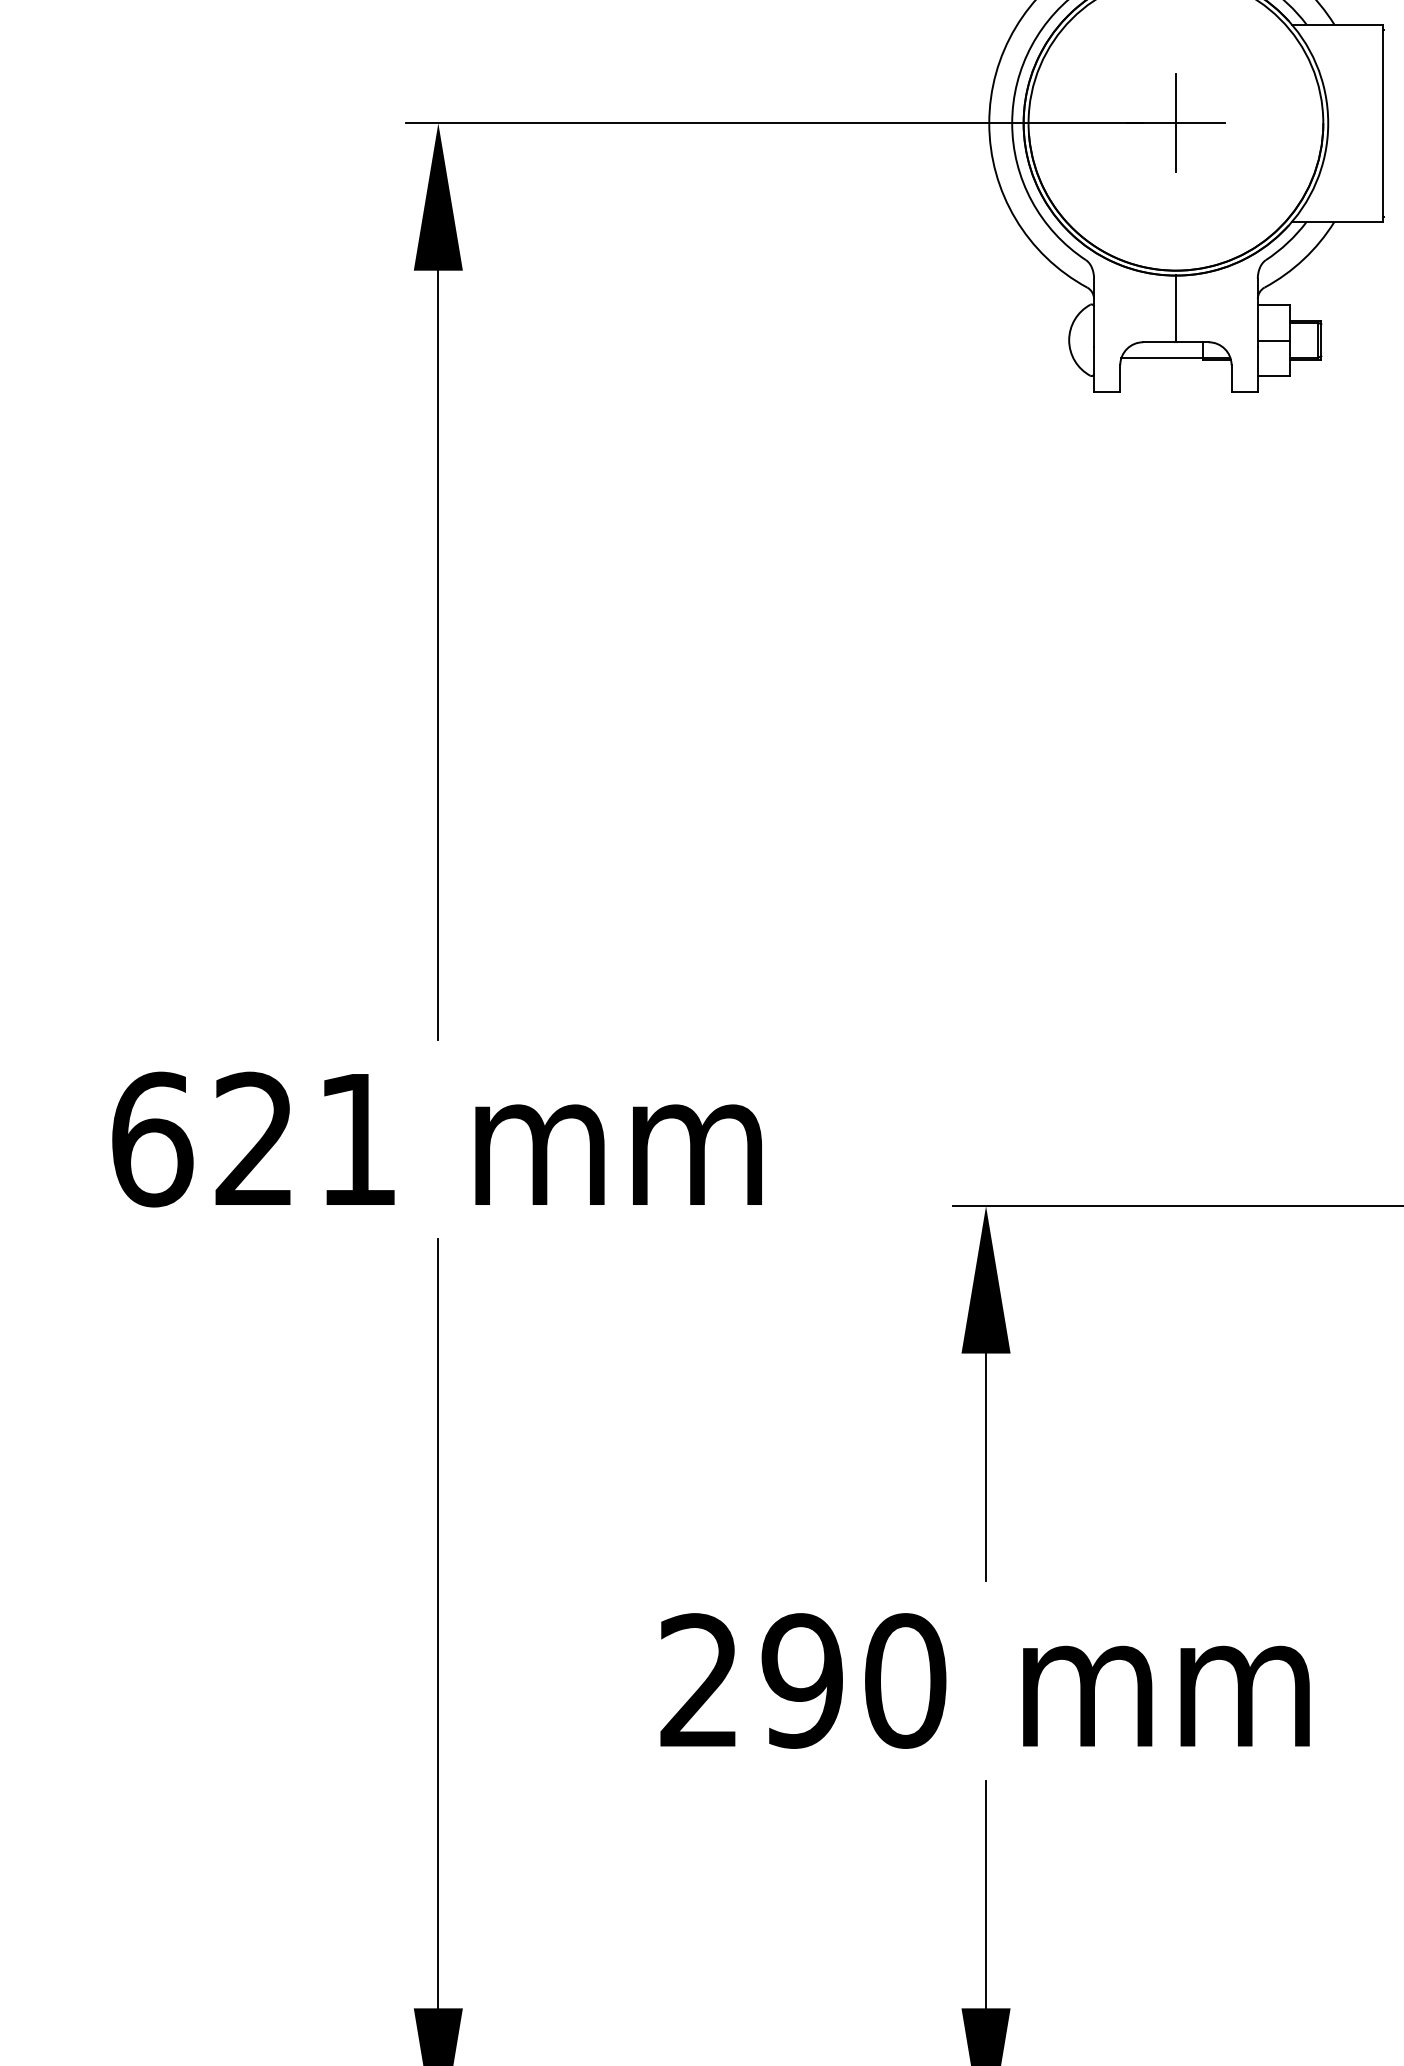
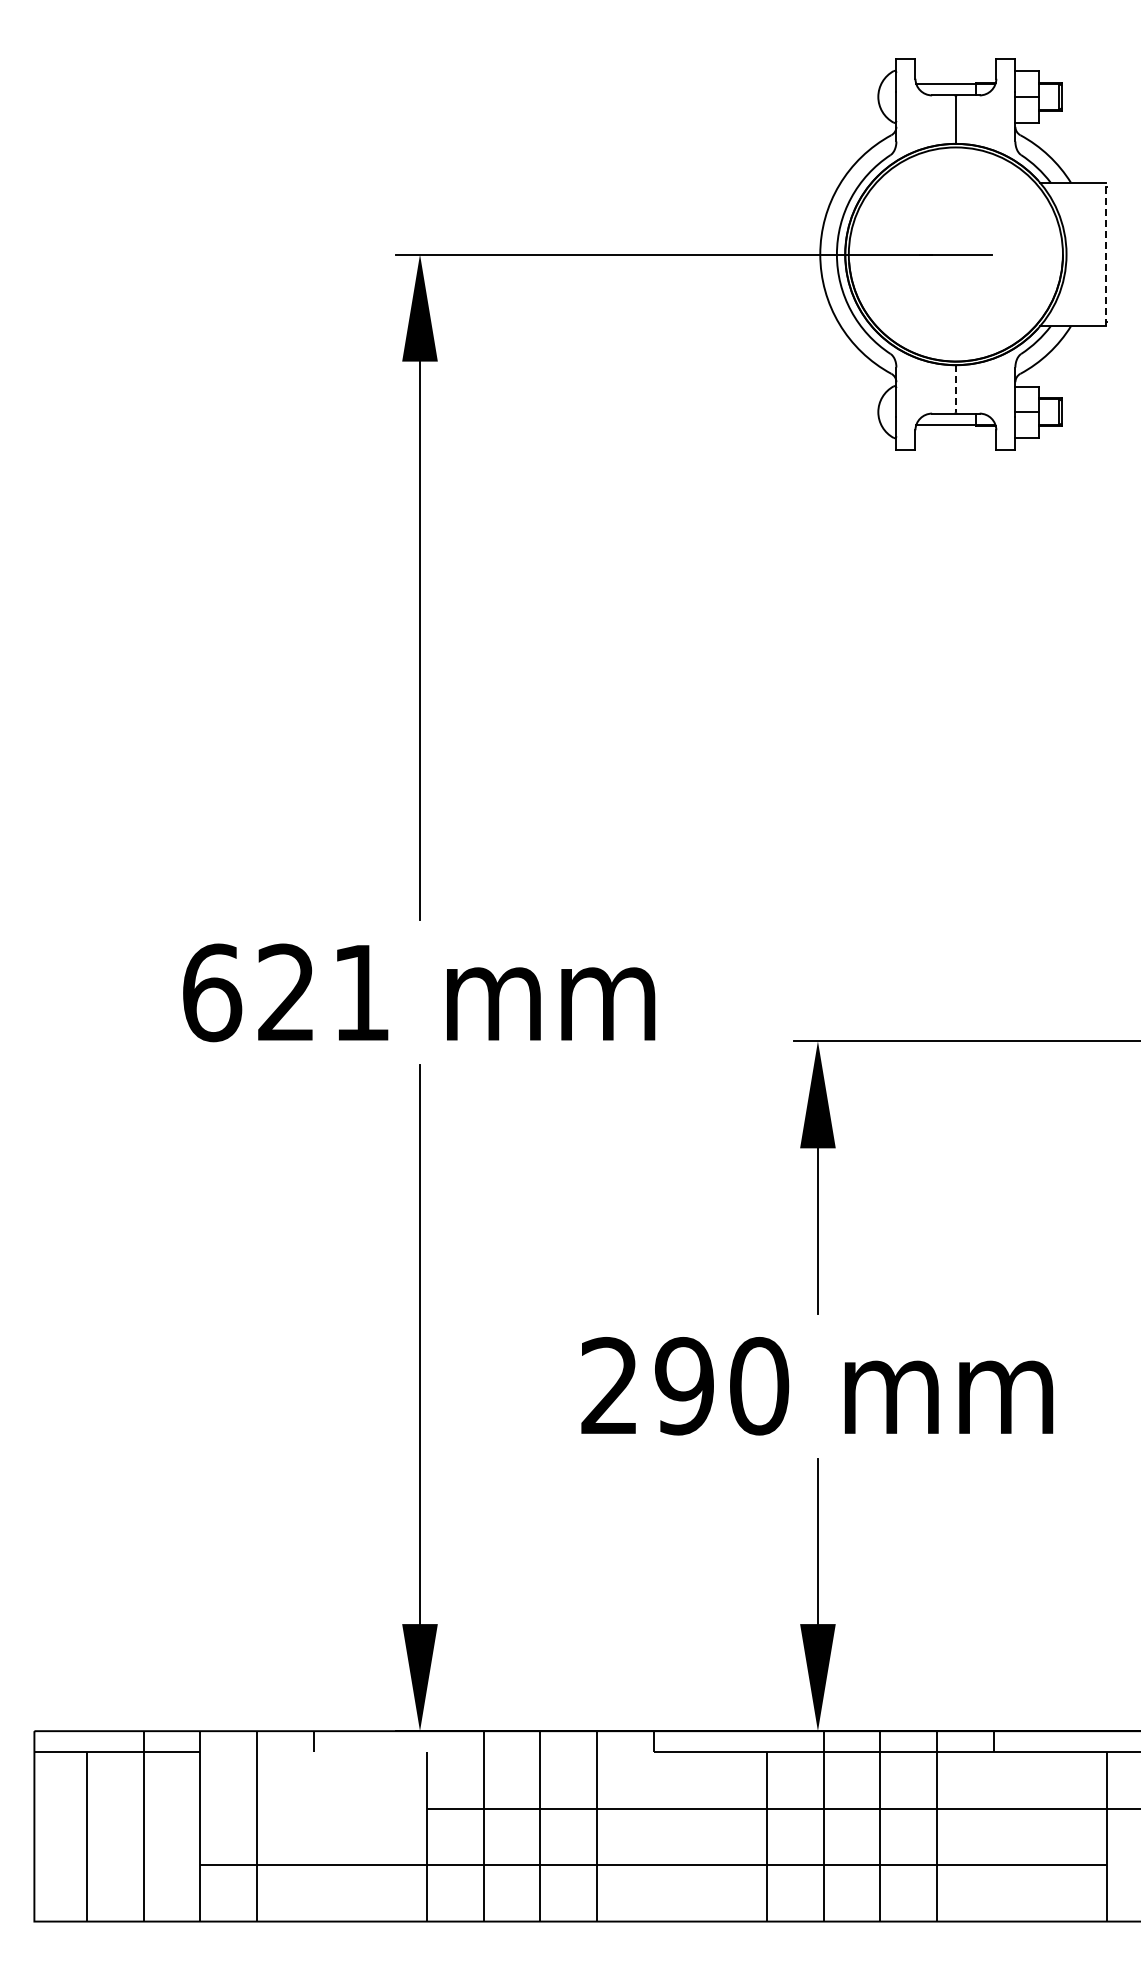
line: (1175, 123) -> (955, 254), removed
line: (1383, 123) -> (1106, 254), solid -> dashed
line: (1175, 307) -> (955, 388), solid -> dashed

